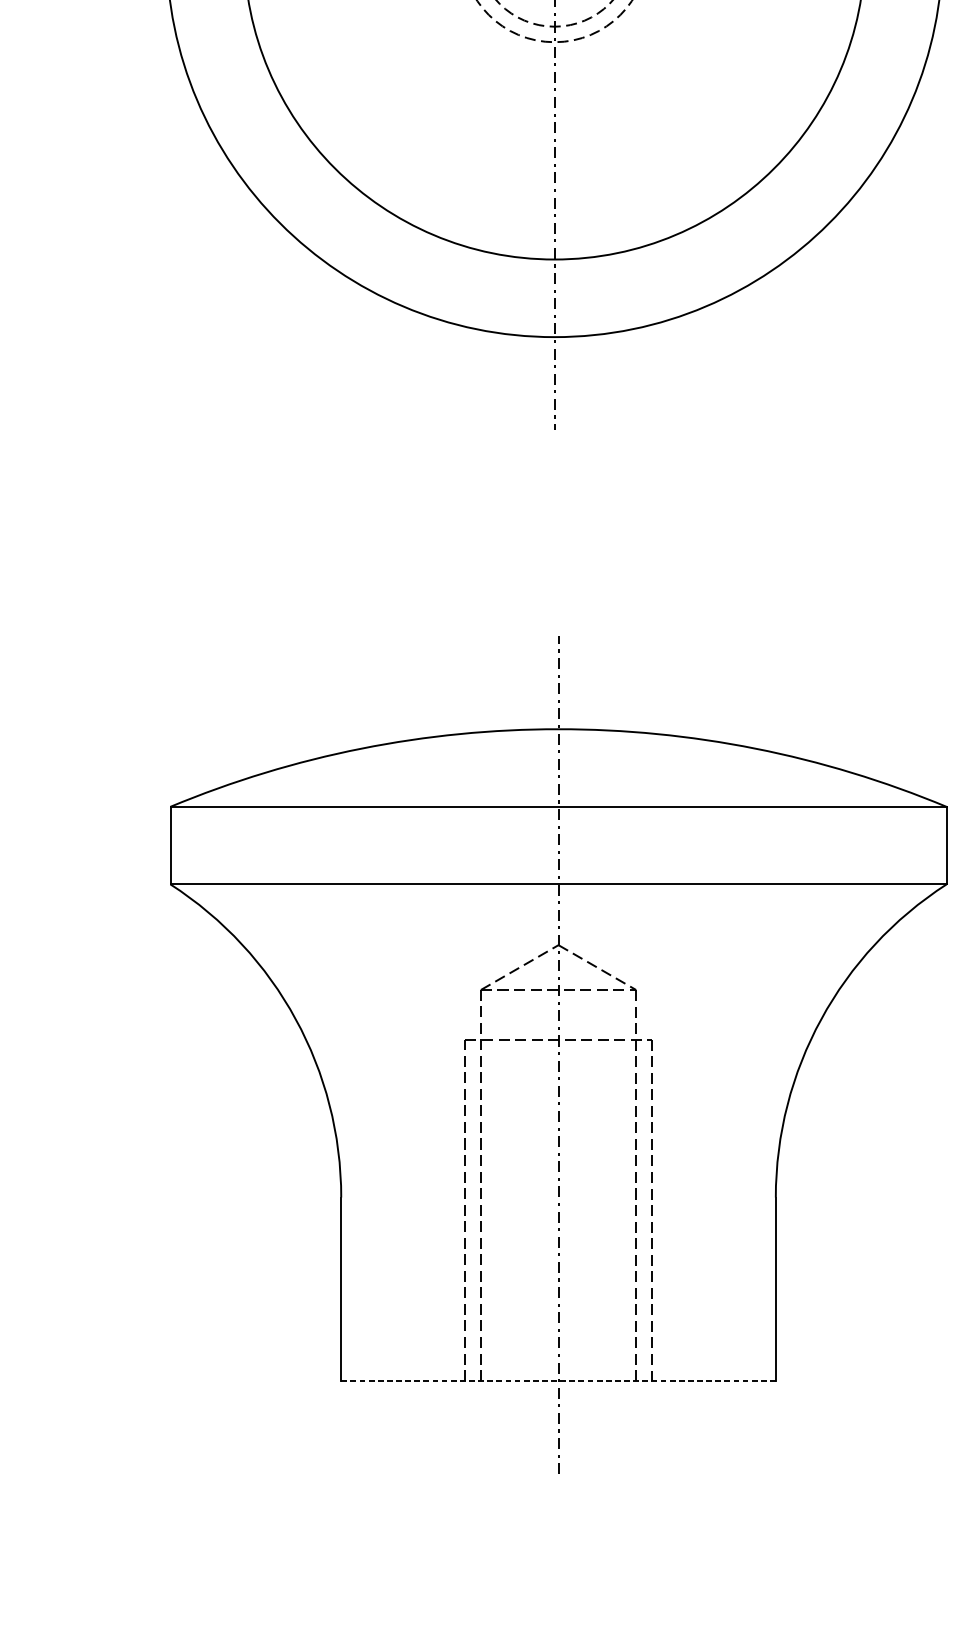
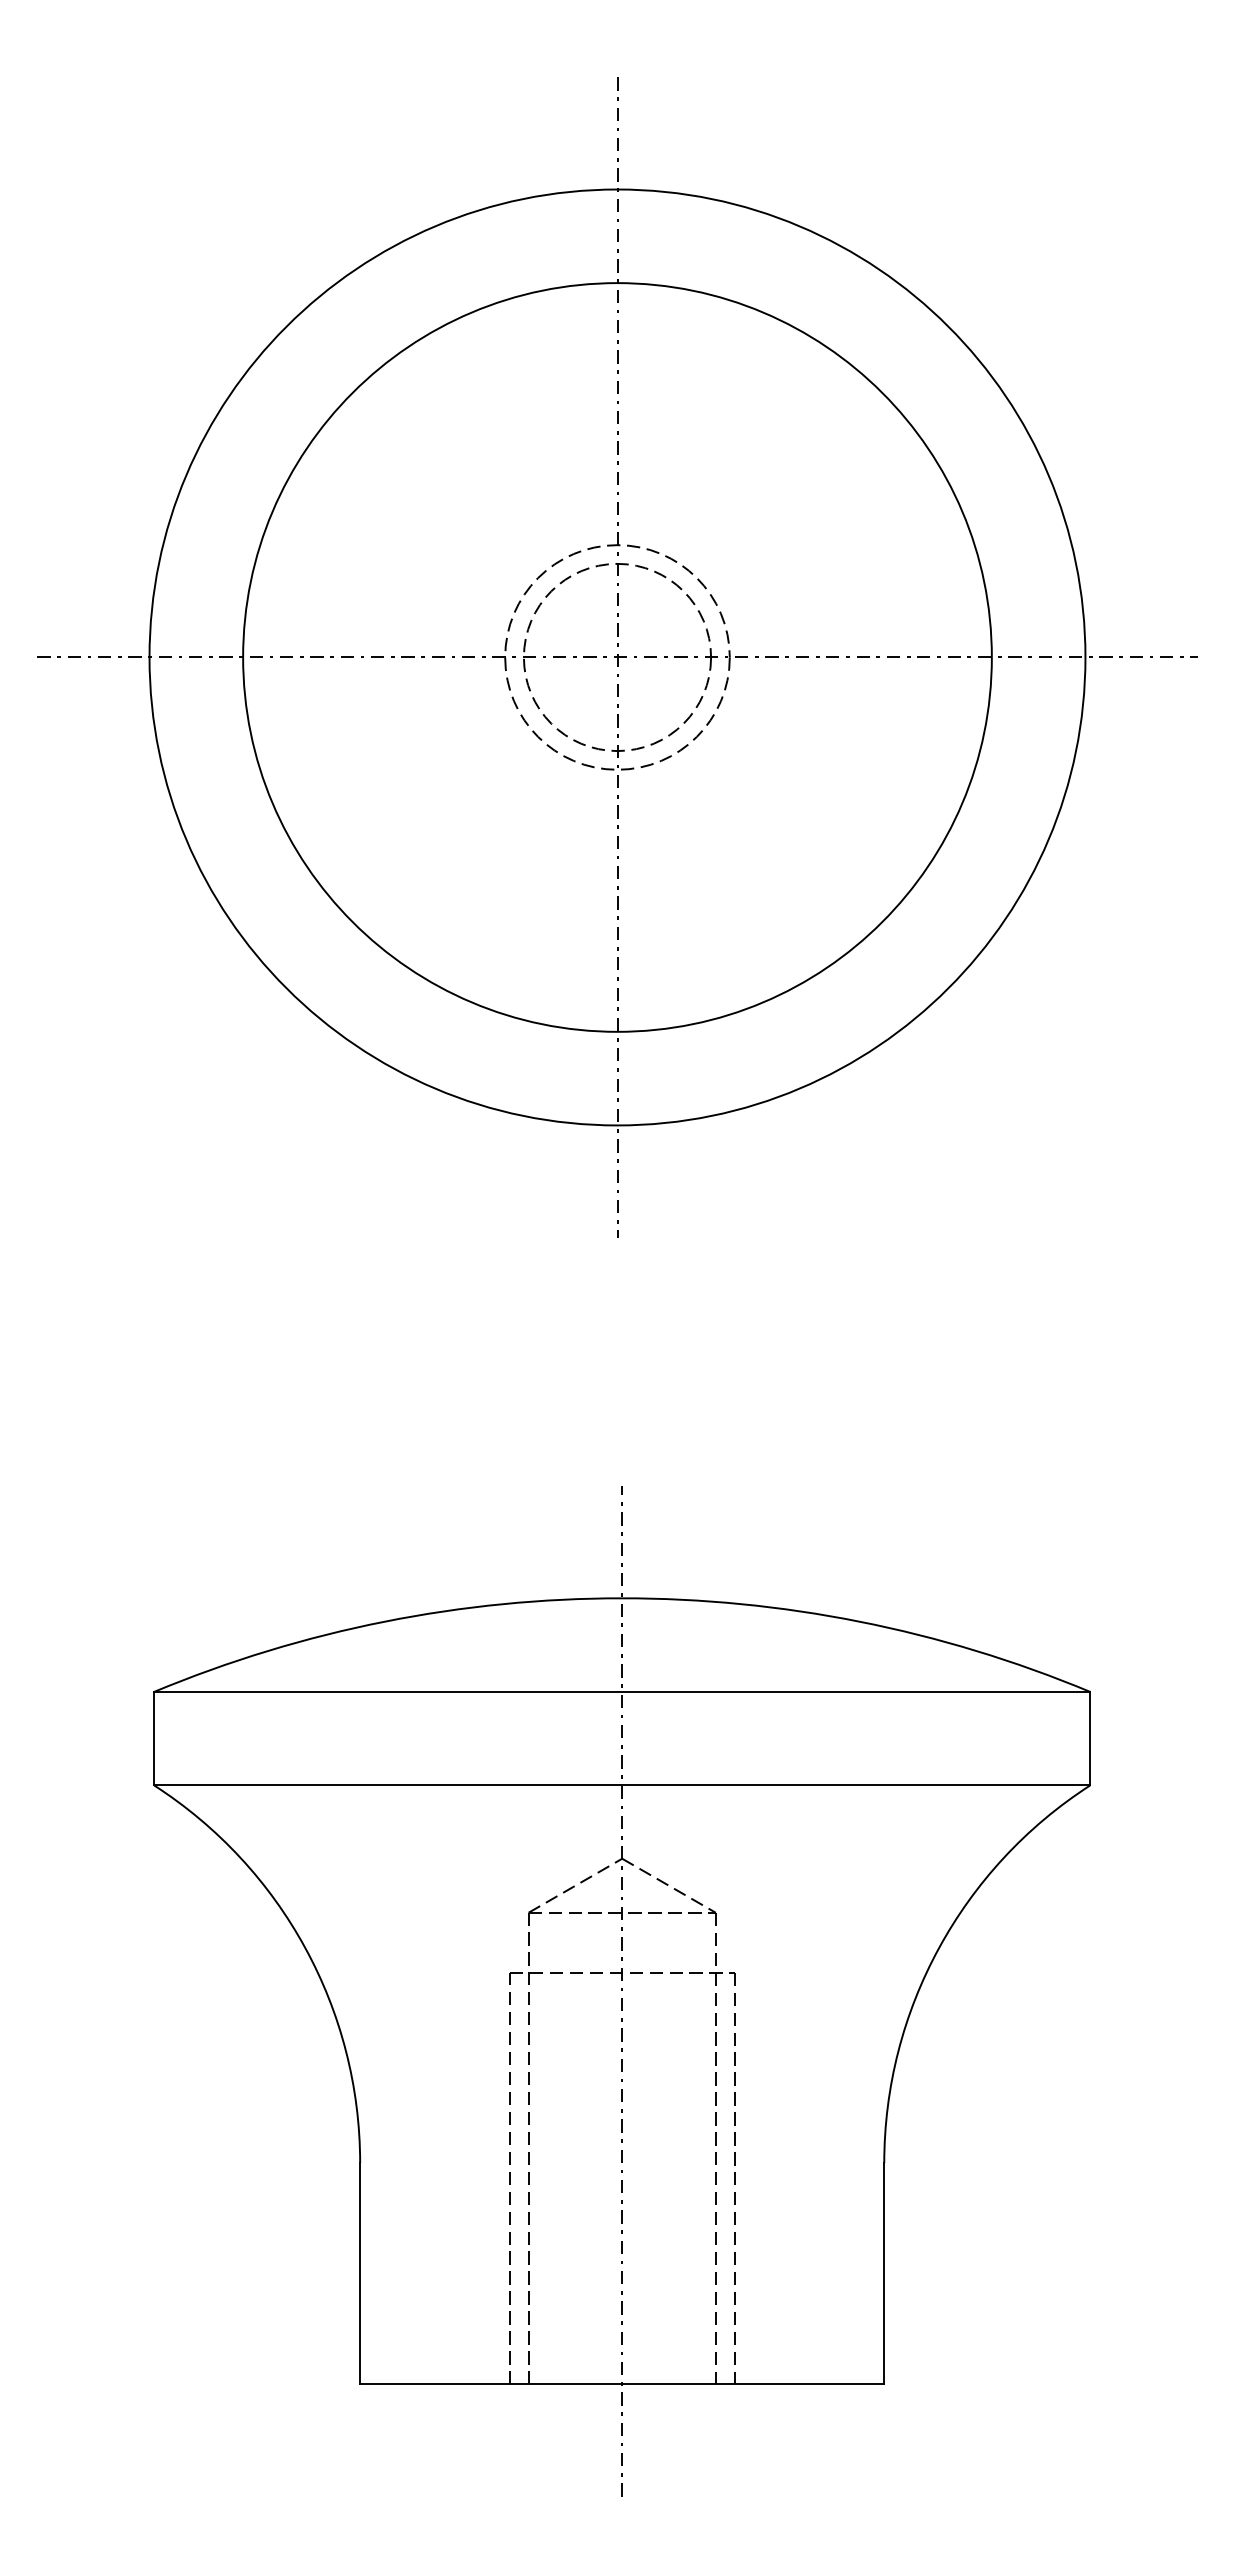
line: (557, 1381) -> (621, 2384), dashed -> solid

